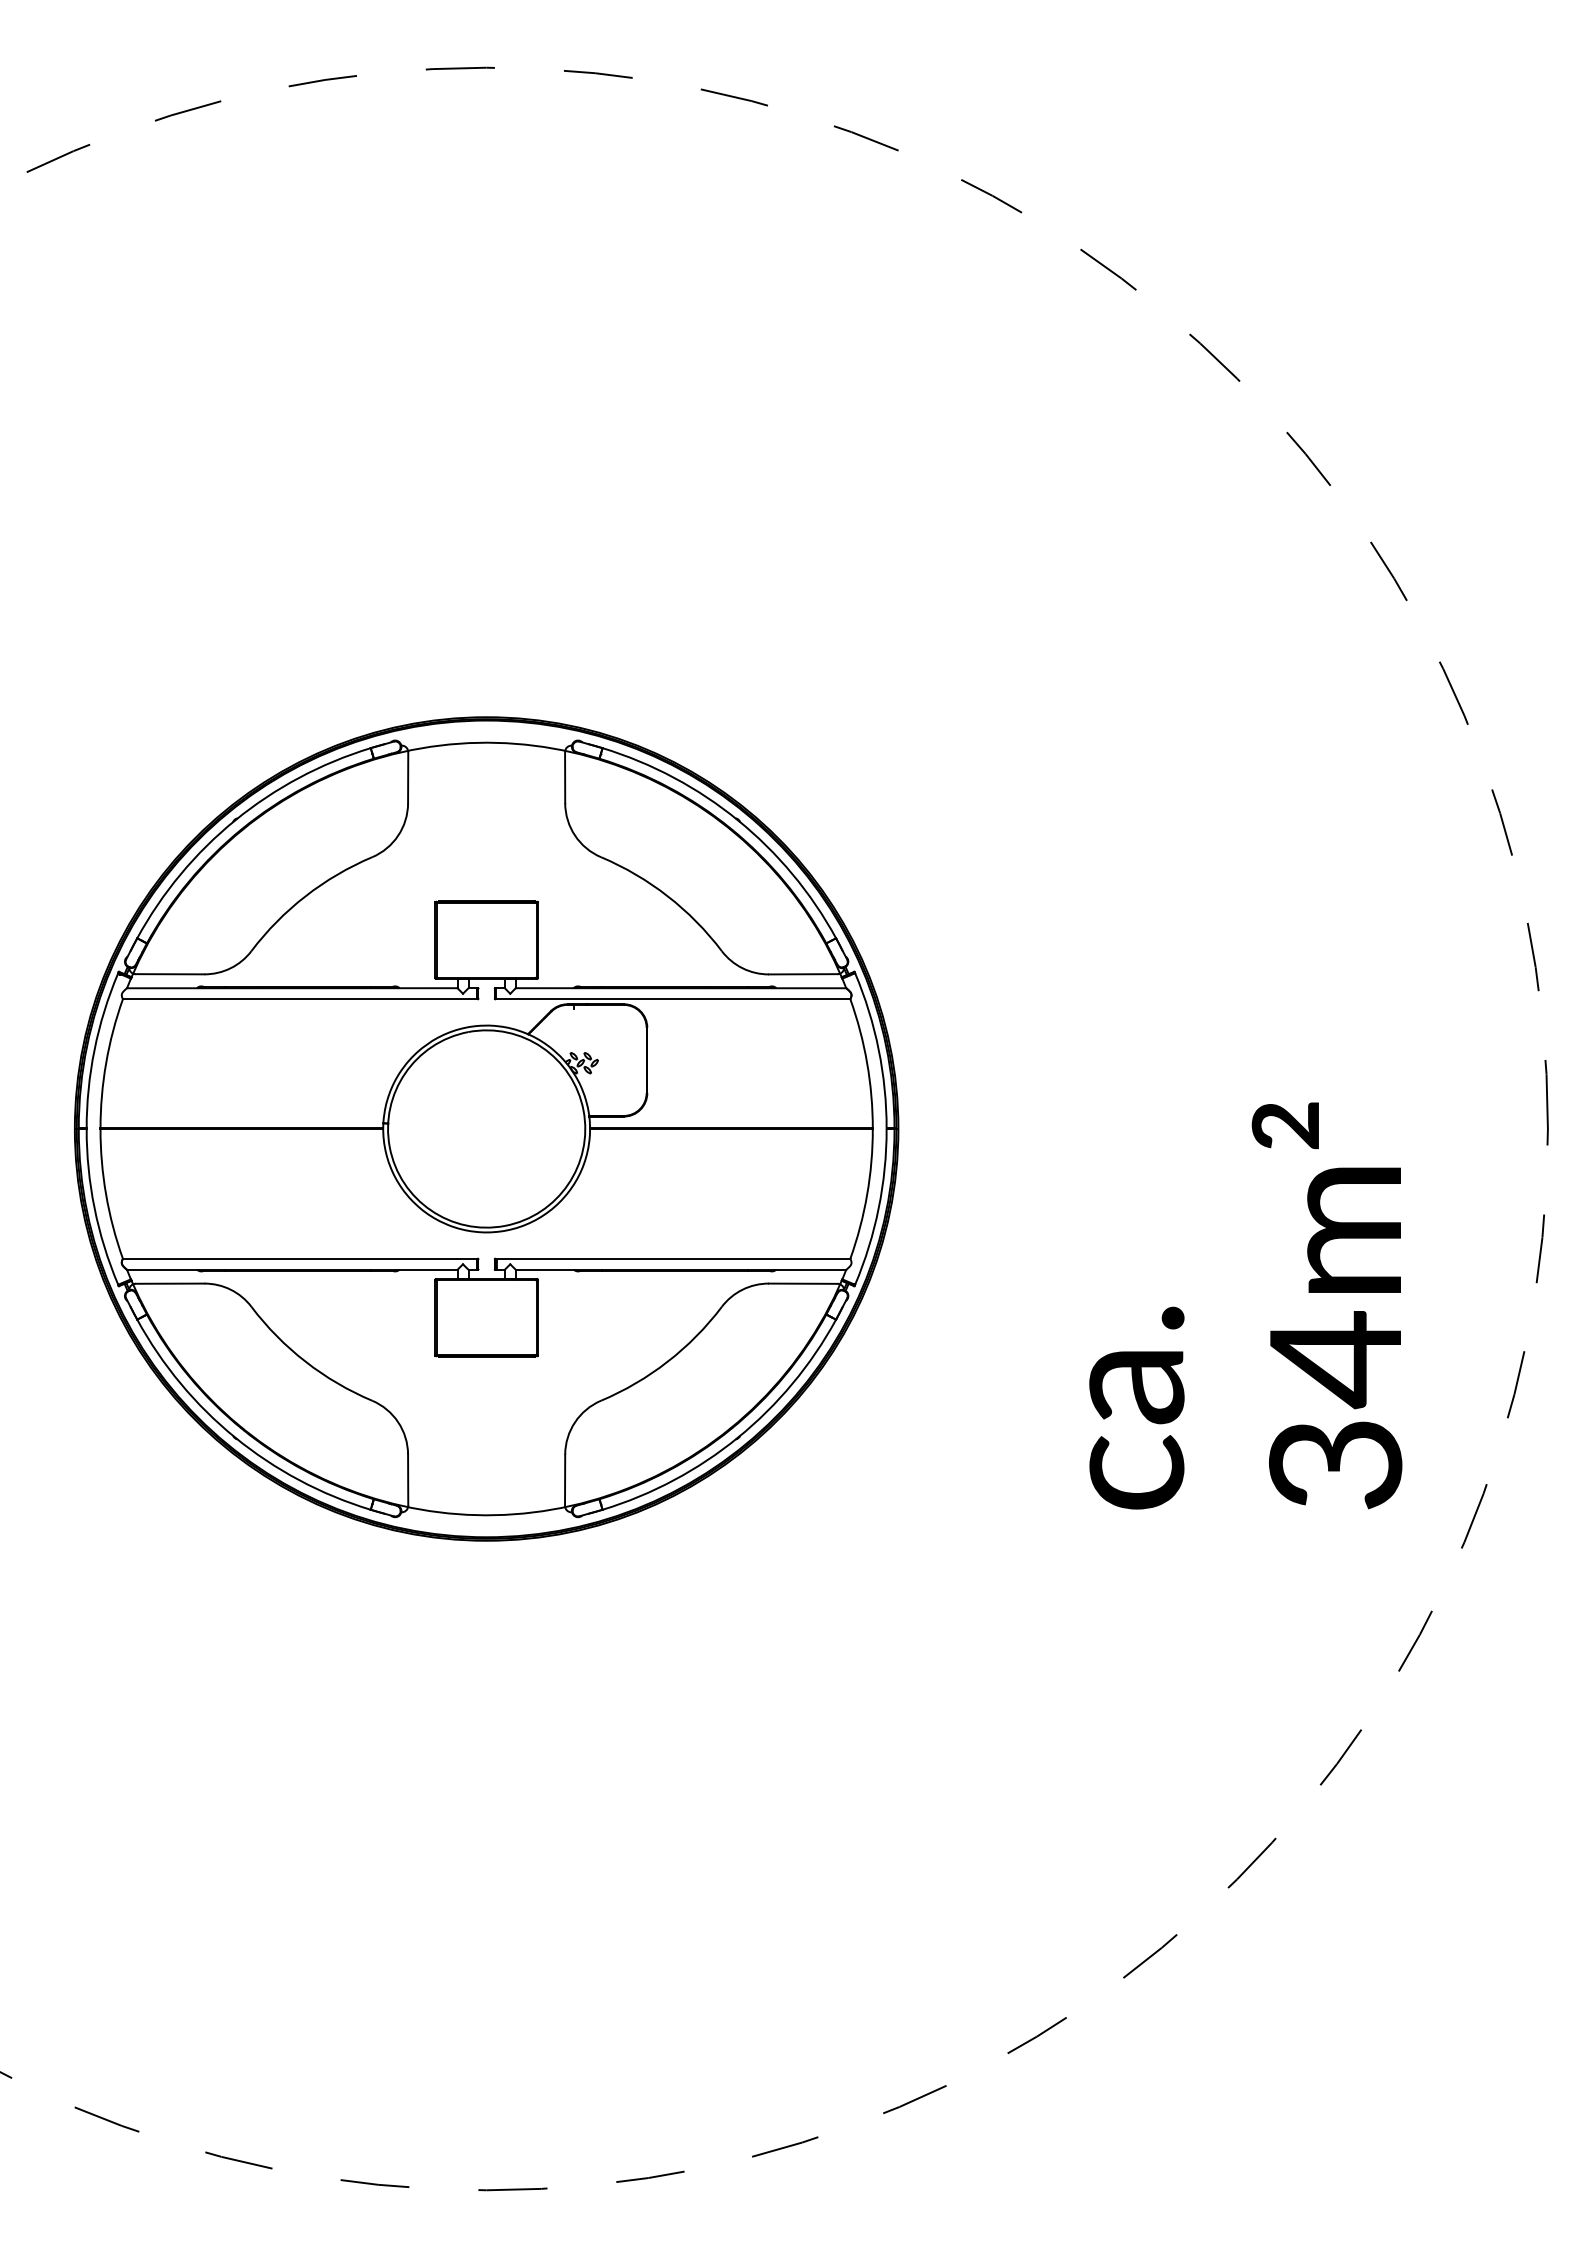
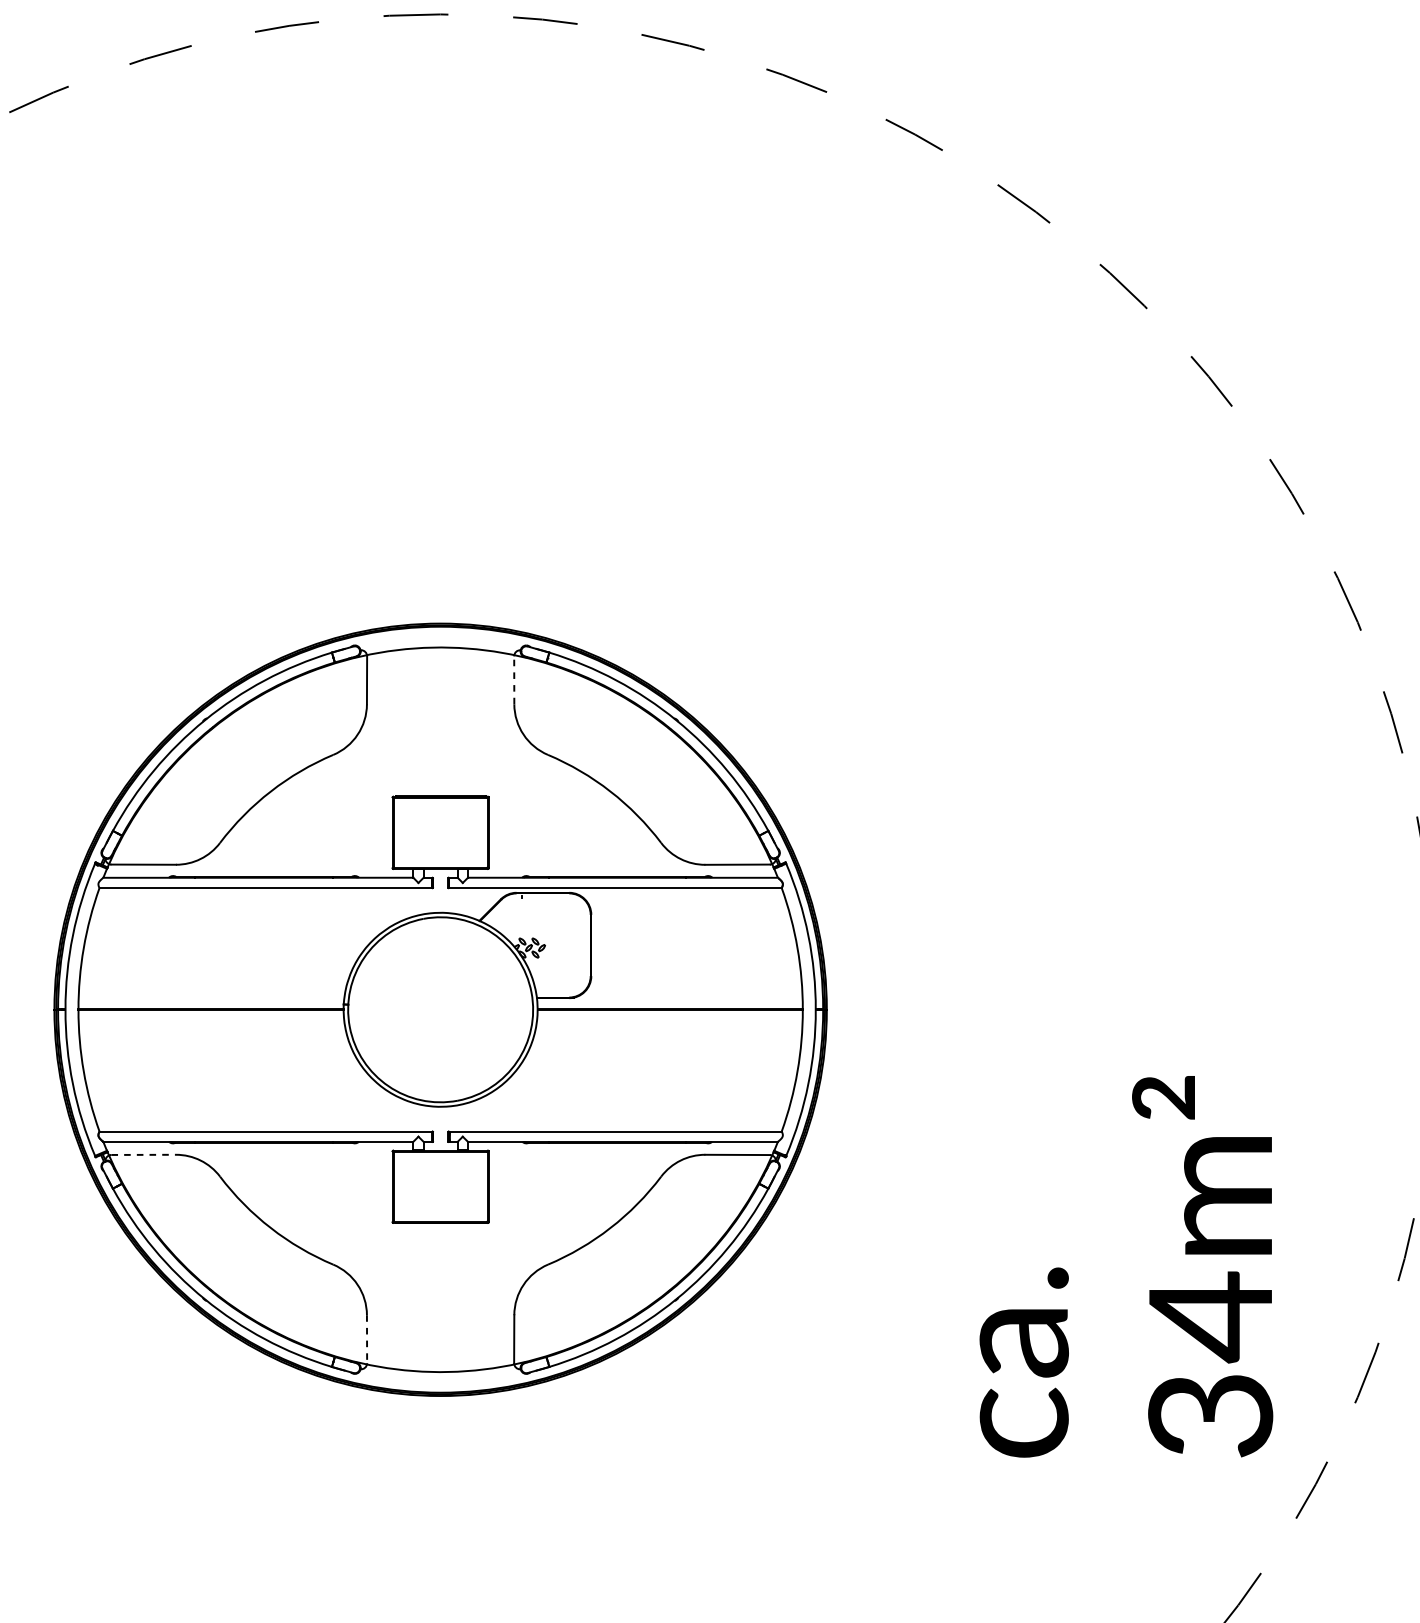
line: (565, 777) -> (514, 680), solid -> dashed
line: (170, 1283) -> (144, 1154), solid -> dashed
text: (1245, 1305) -> (1126, 1266), moved
line: (408, 1480) -> (367, 1339), solid -> dashed

